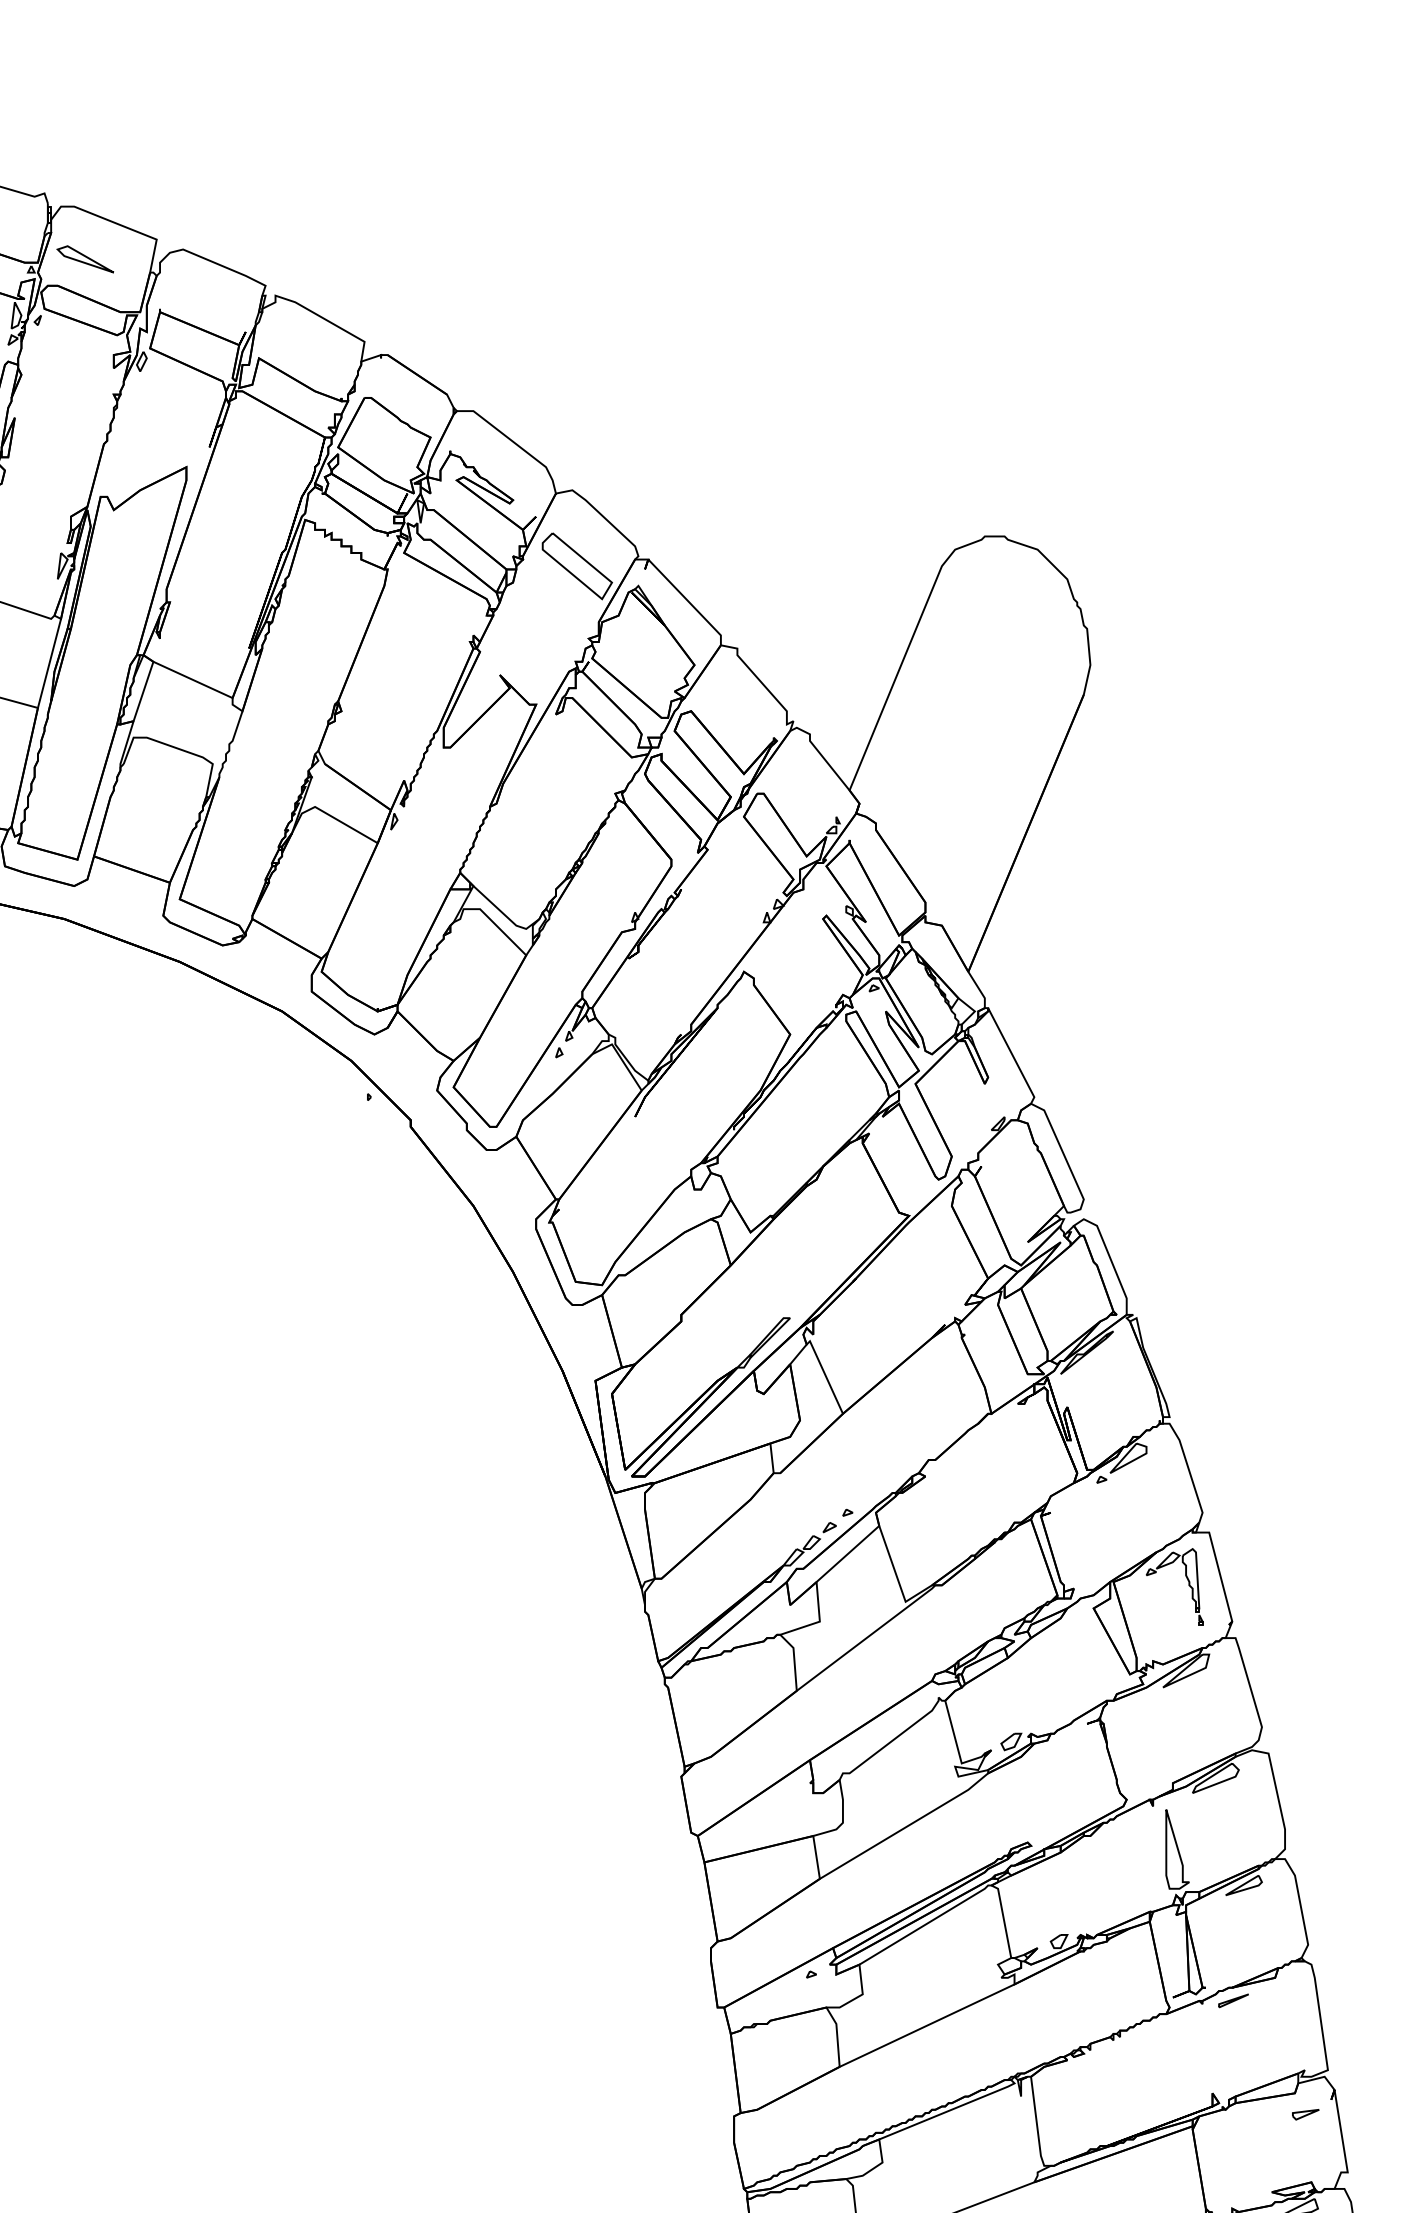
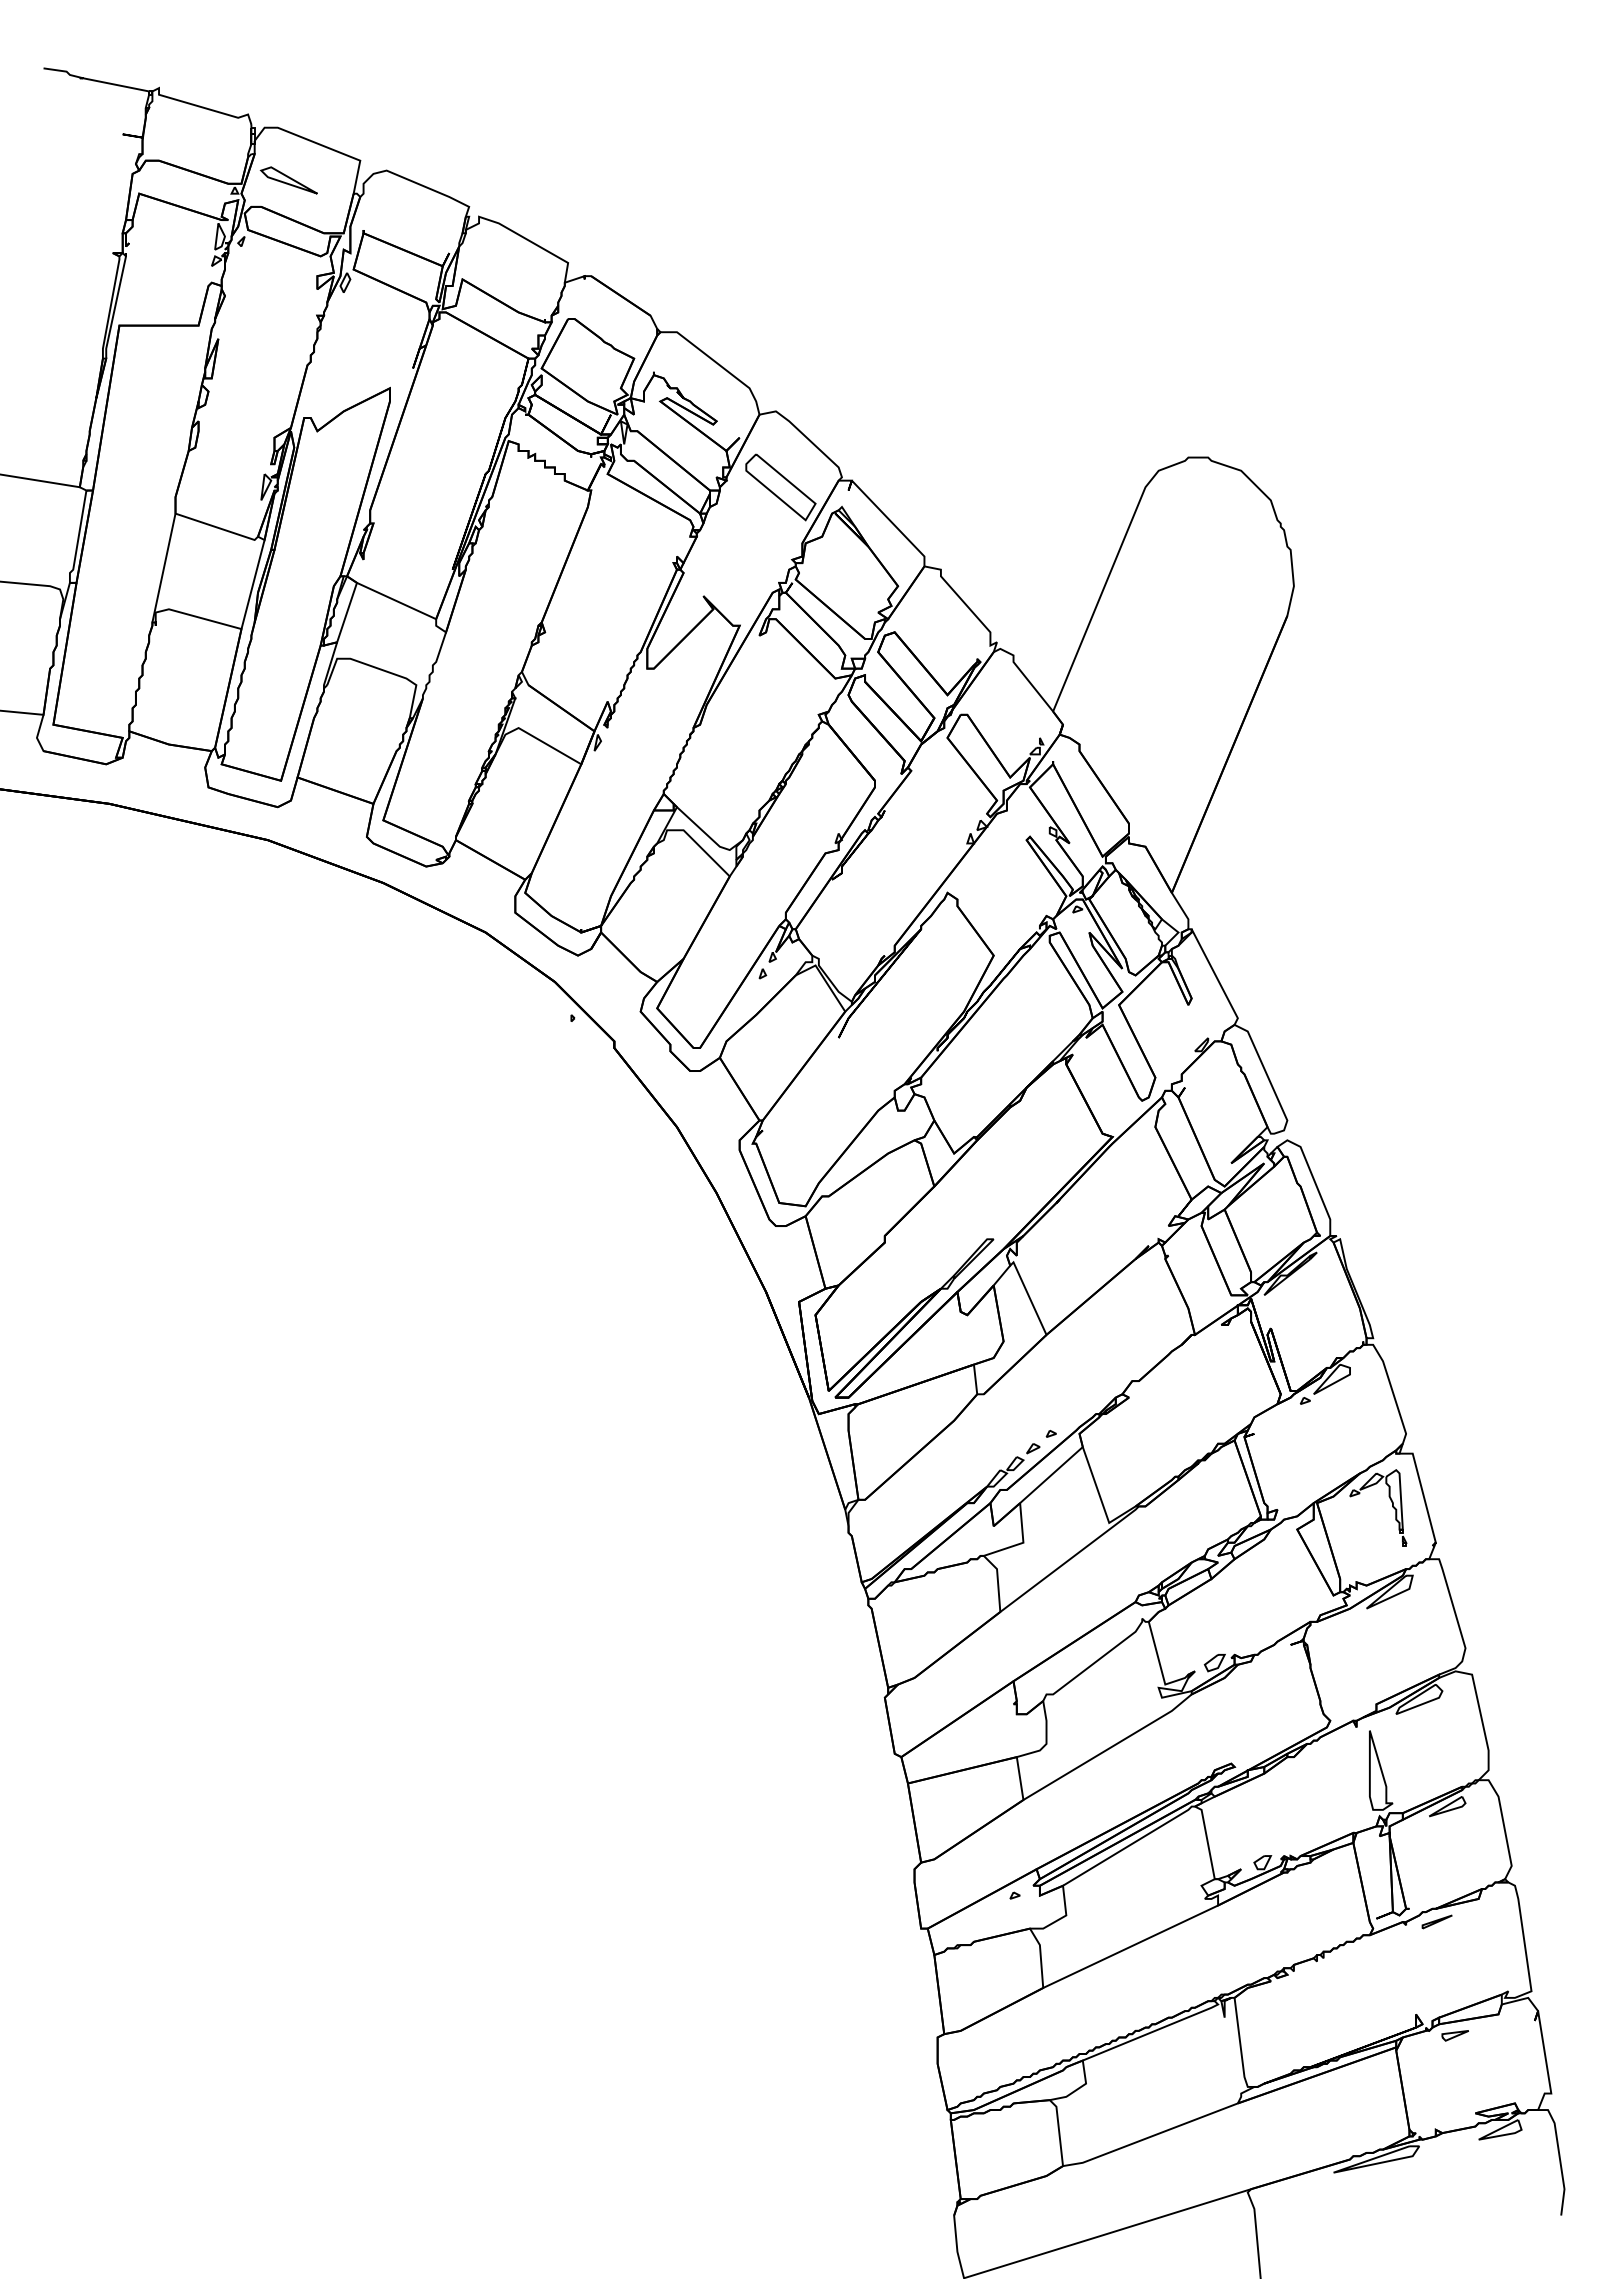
part: (1304, 2114) -> (1454, 2035), moved

